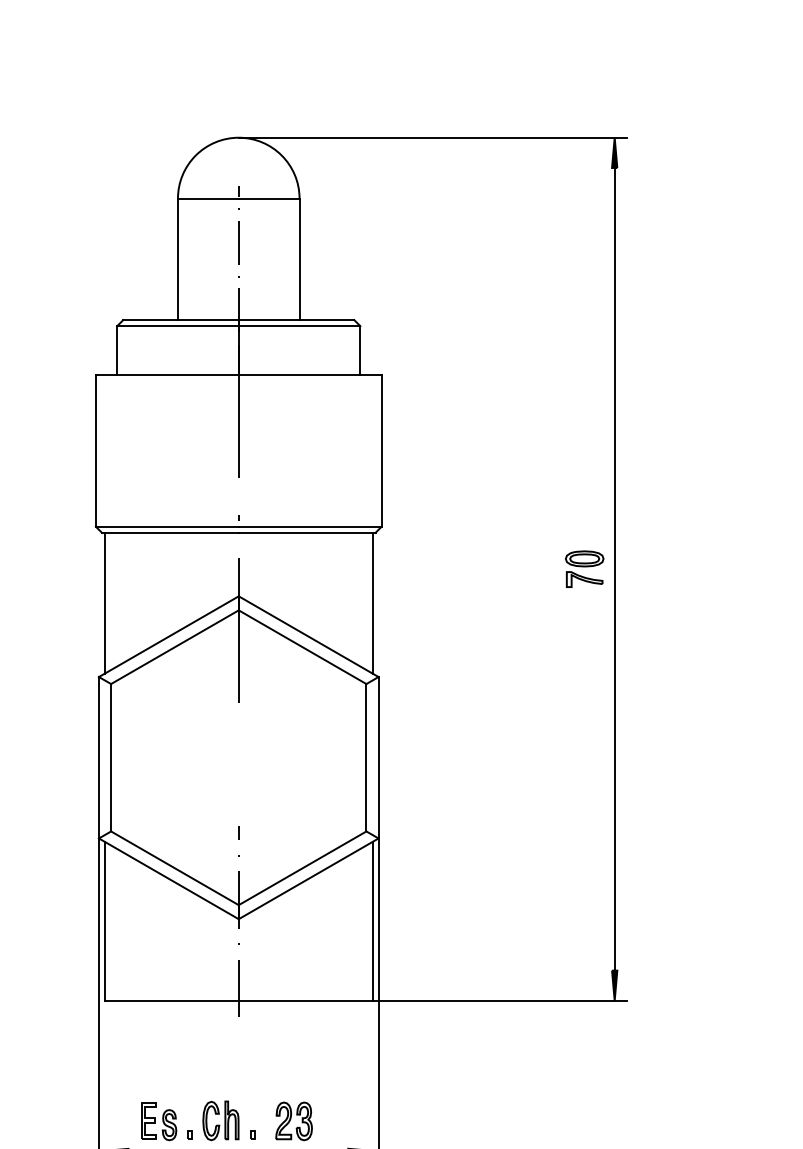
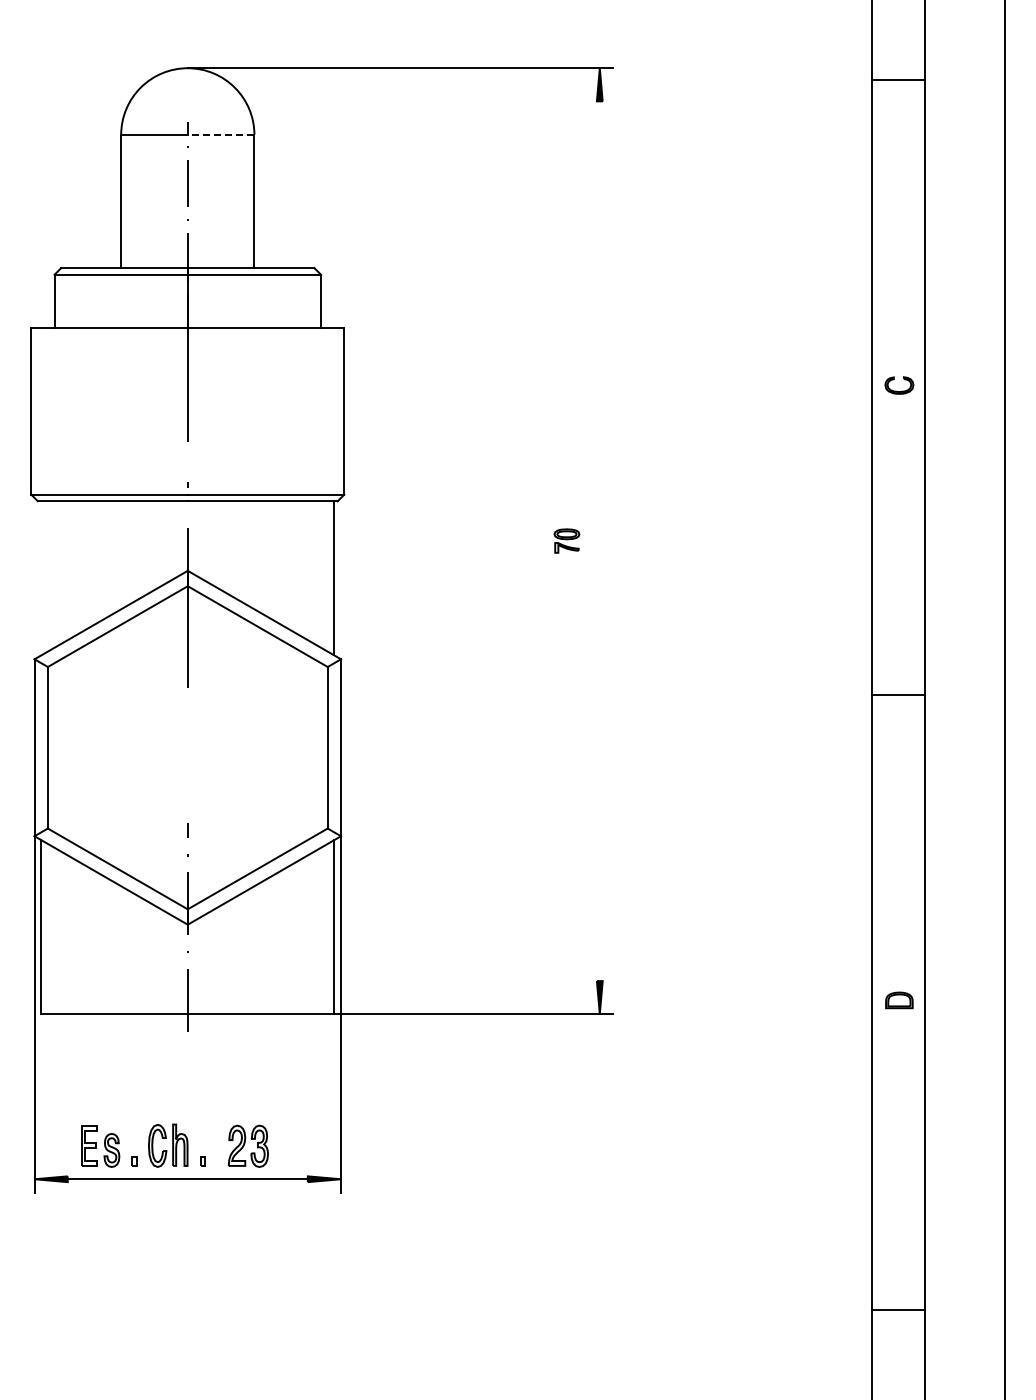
line: (268, 198) -> (220, 134), solid -> dashed
part: (584, 568) -> (566, 540), size x0.6
line: (614, 569) -> (599, 541), removed
line: (105, 603) -> (41, 578), removed

